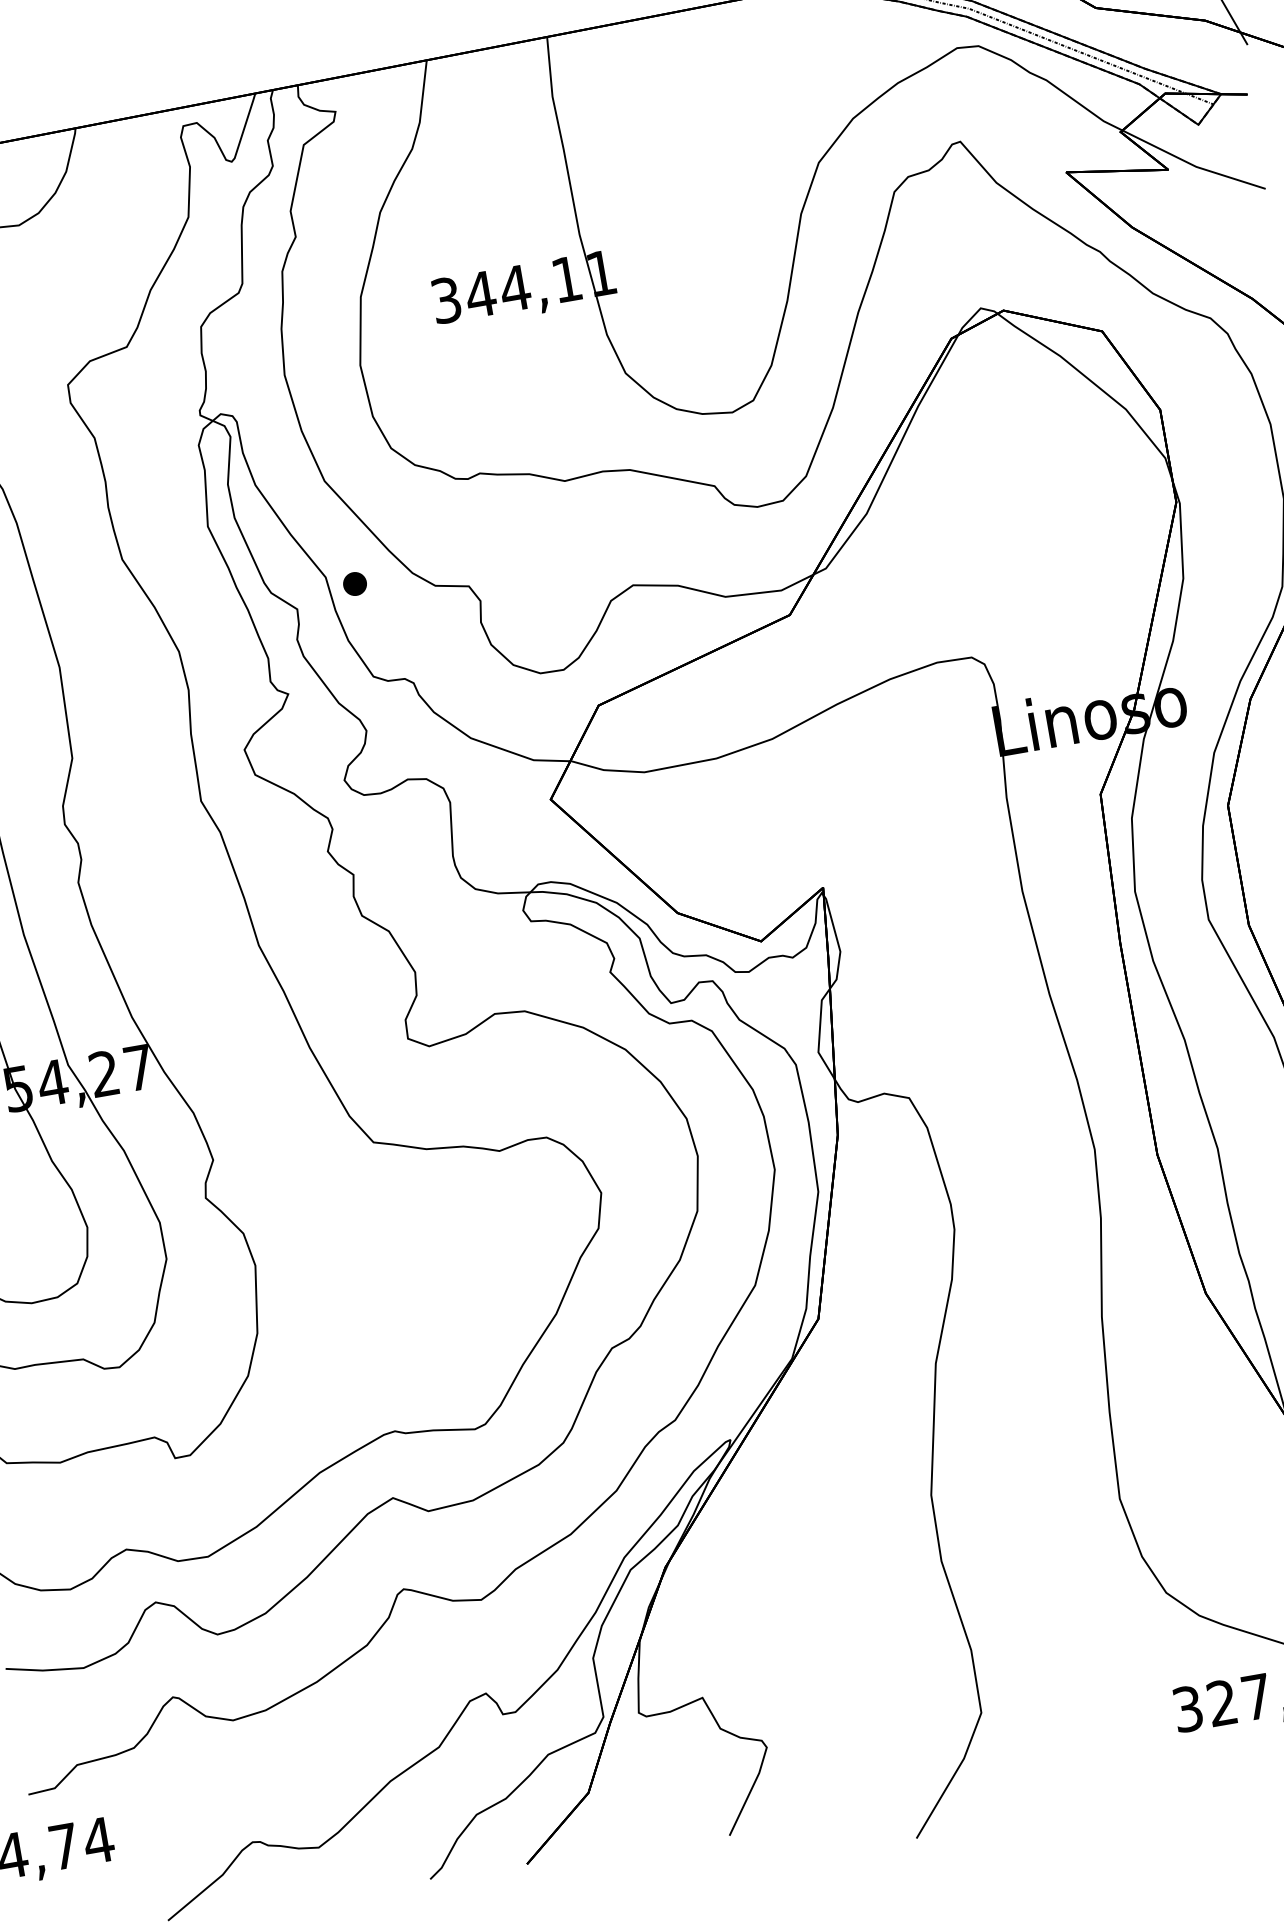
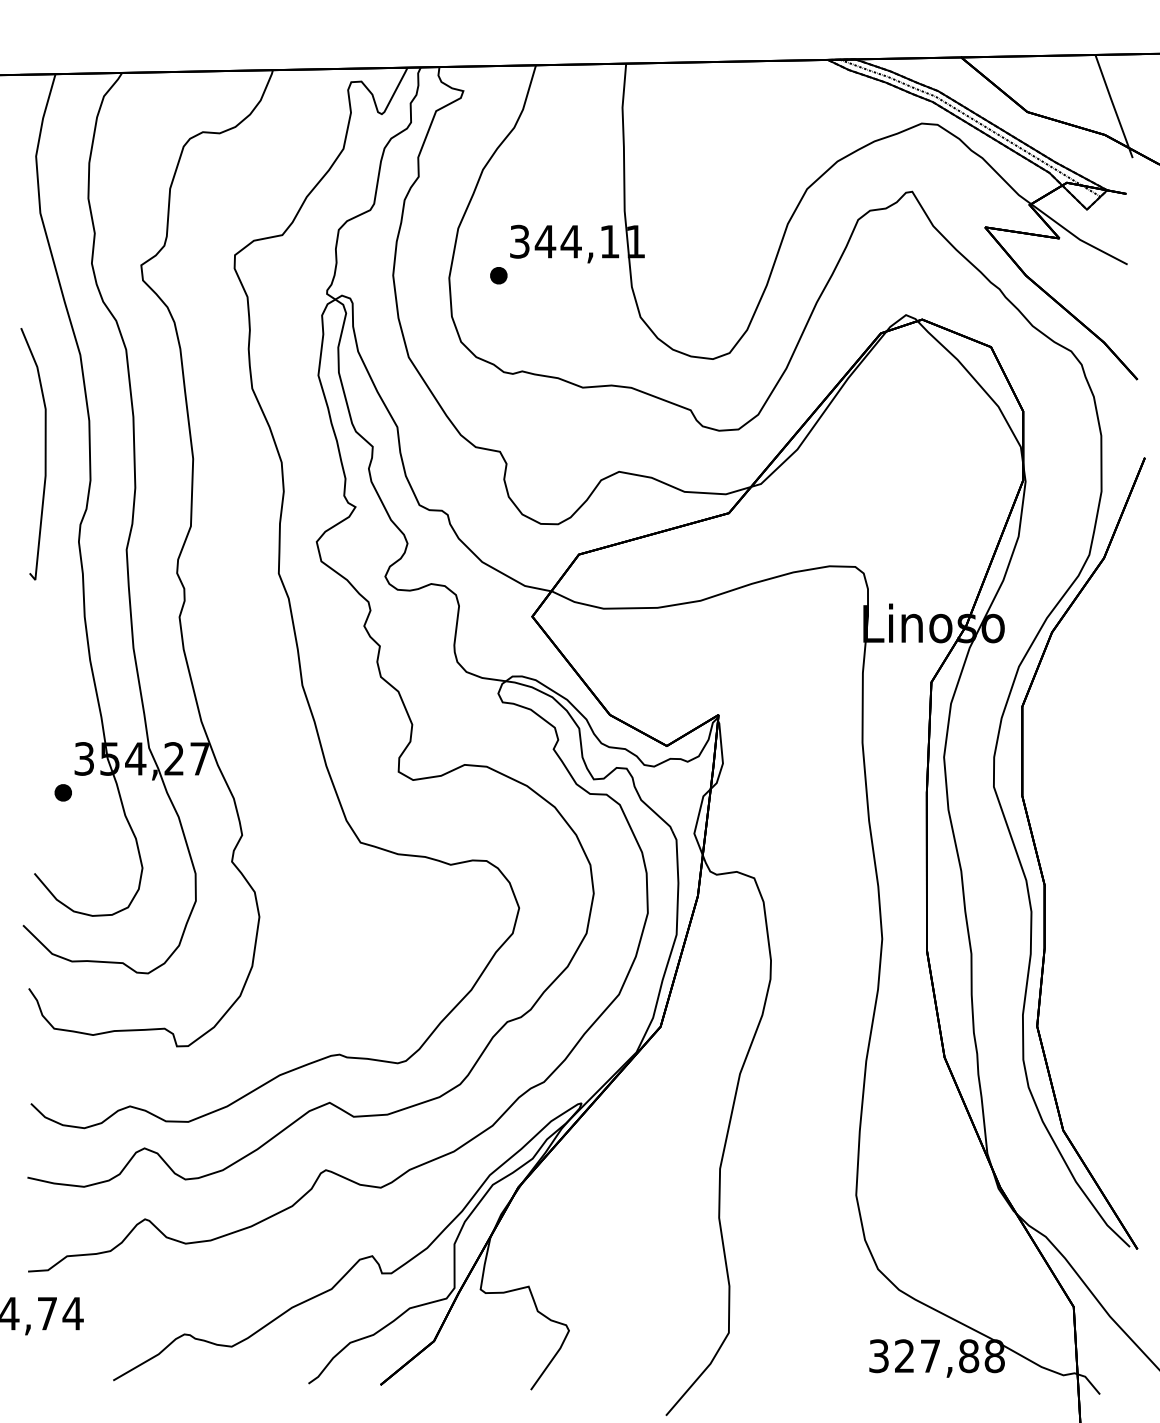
part: (354, 583) -> (498, 275), moved

